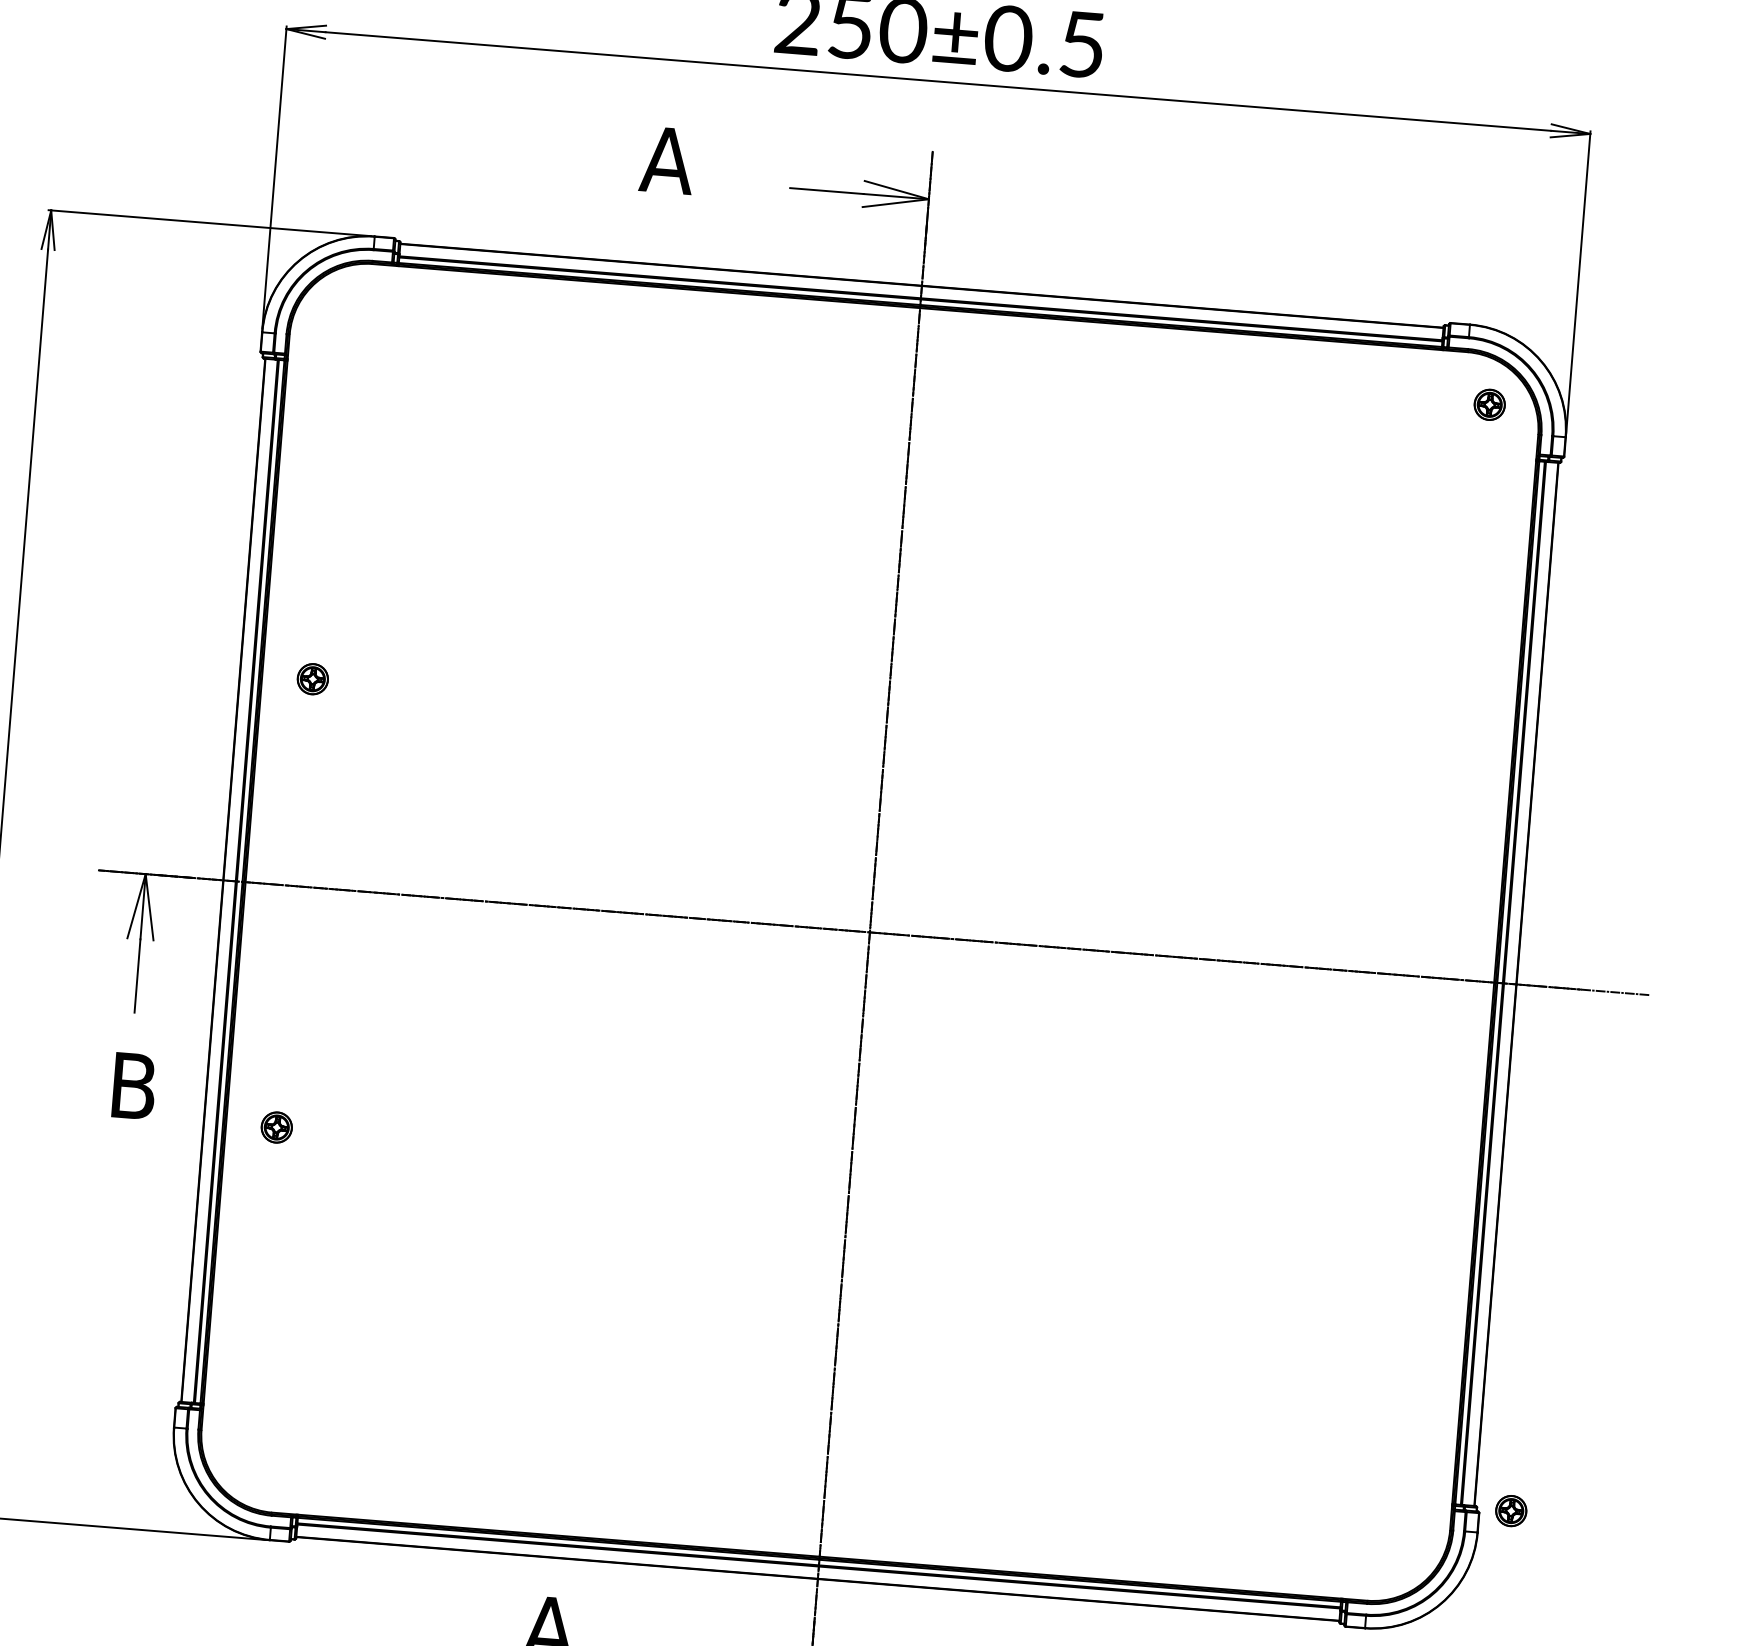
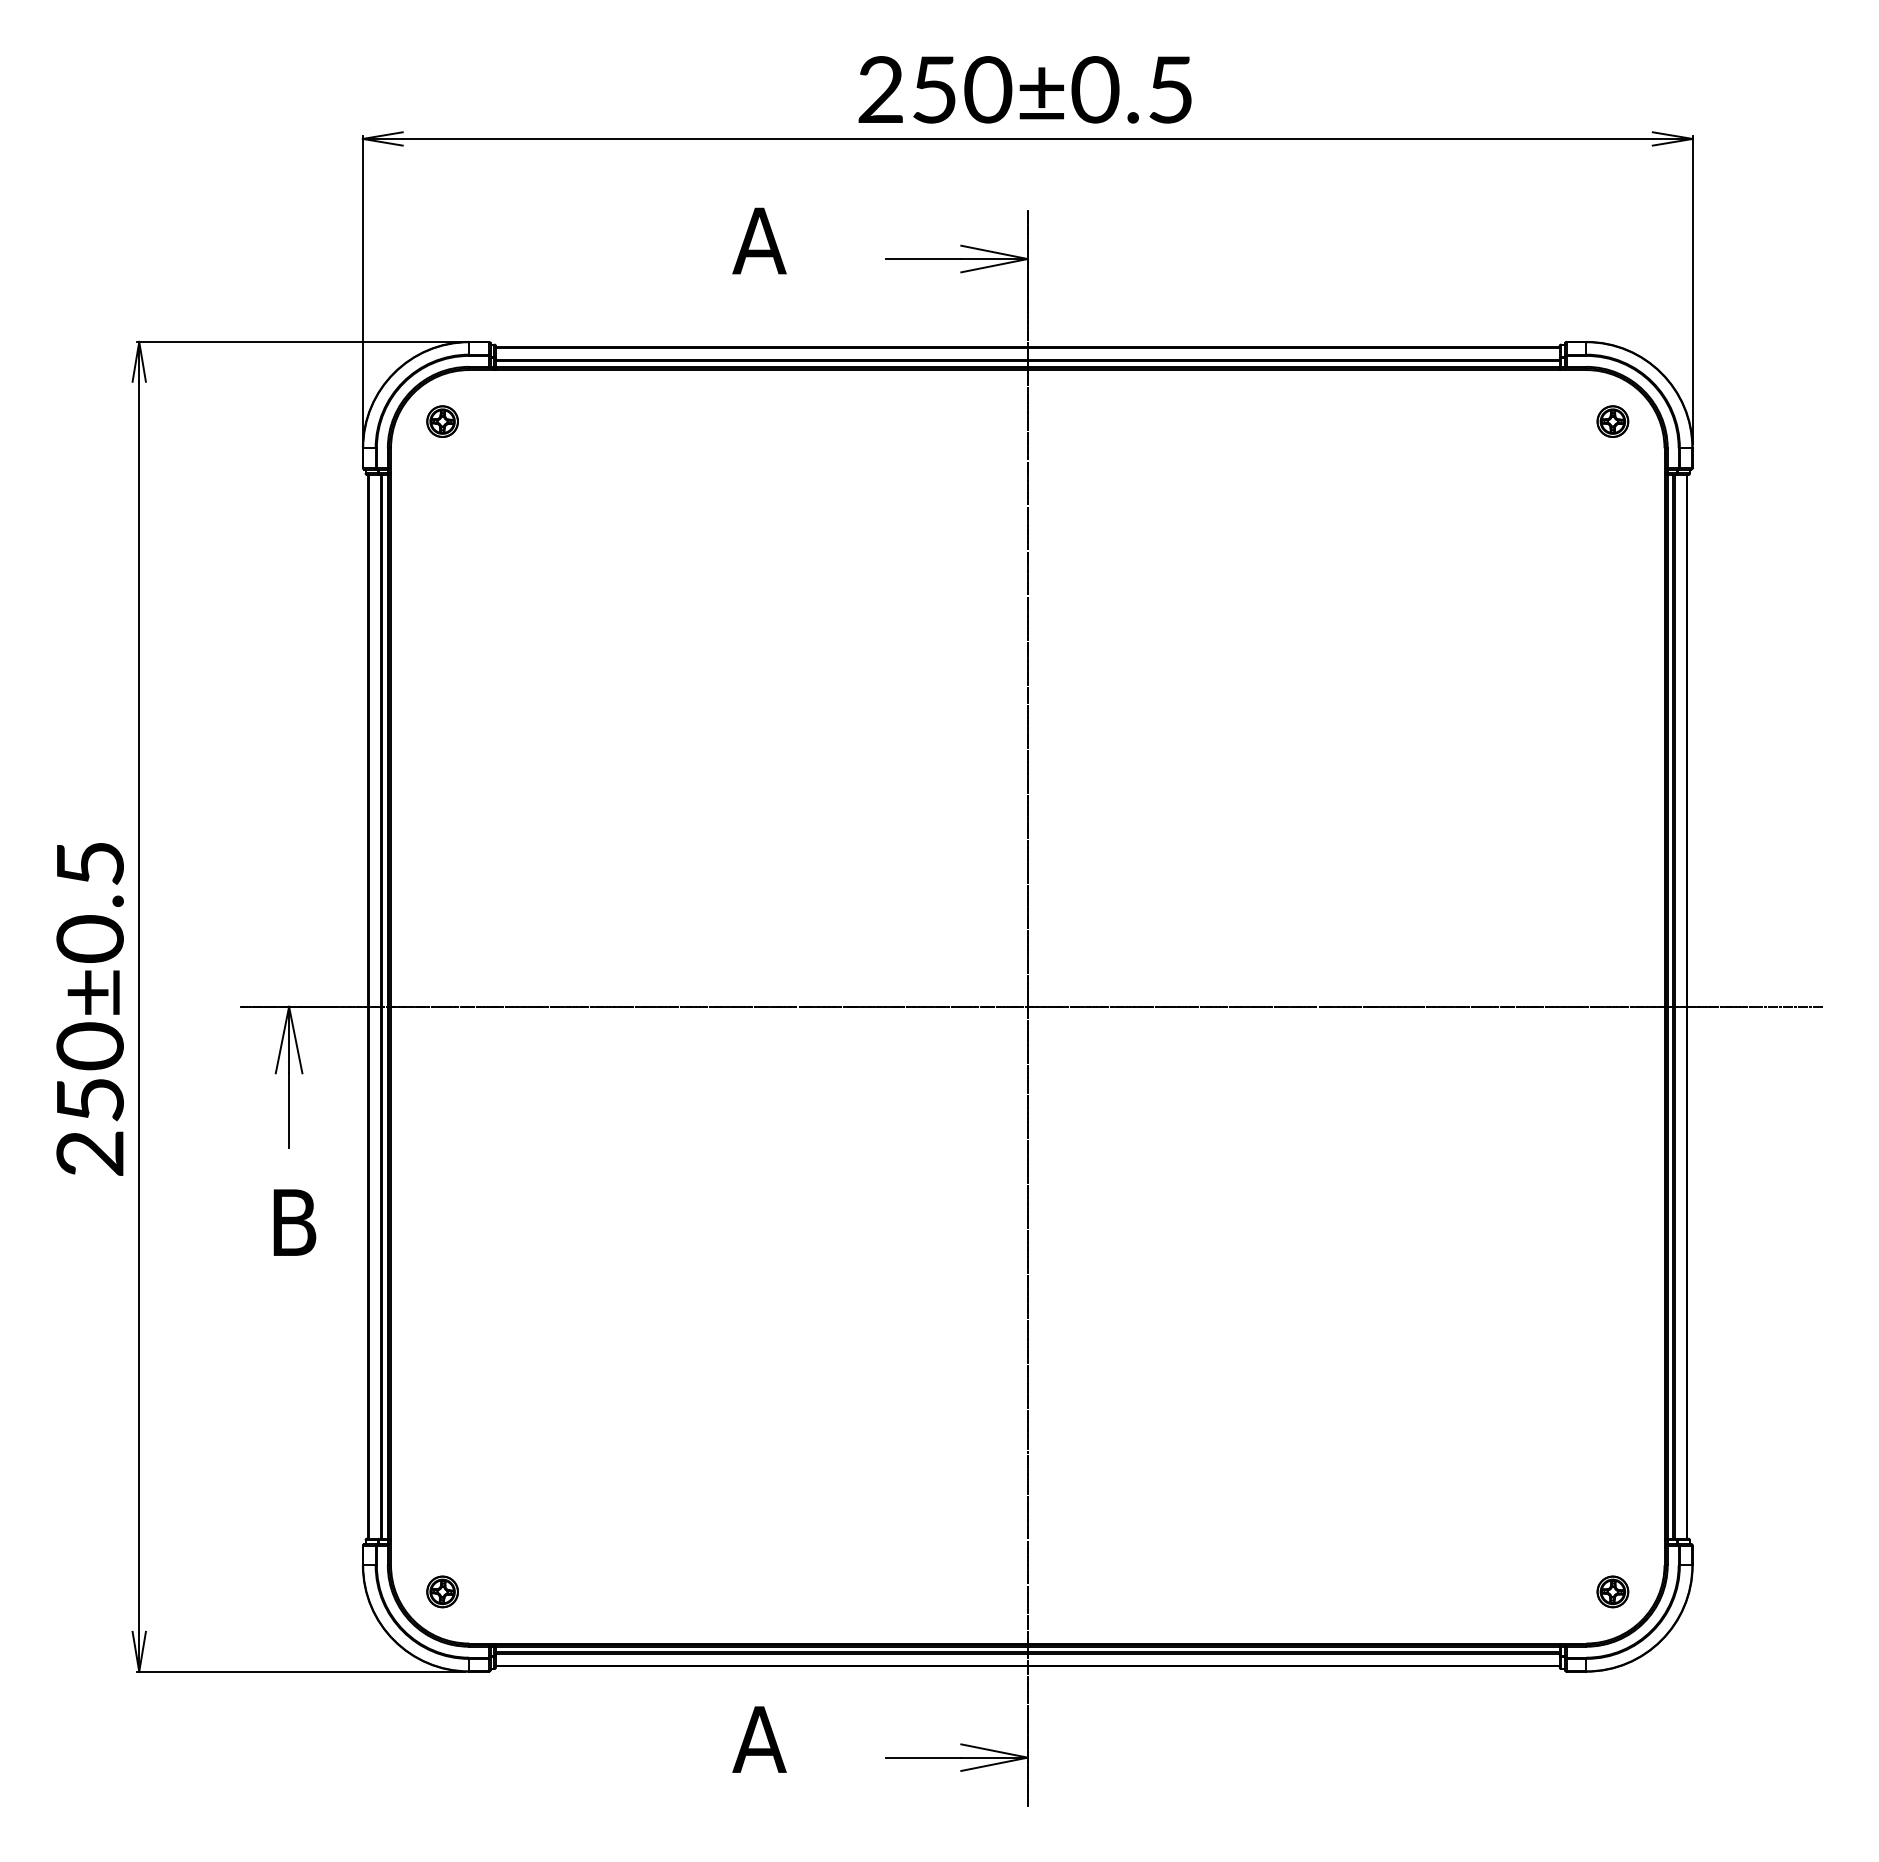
part: (312, 679) -> (442, 421), moved
part: (276, 1127) -> (442, 1591), moved
part: (1510, 1510) -> (1612, 1591), moved

